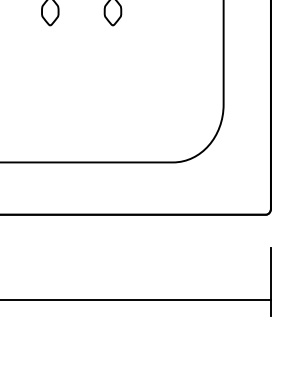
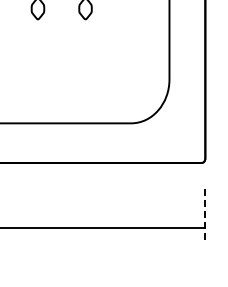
line: (271, 282) -> (205, 214), solid -> dashed

